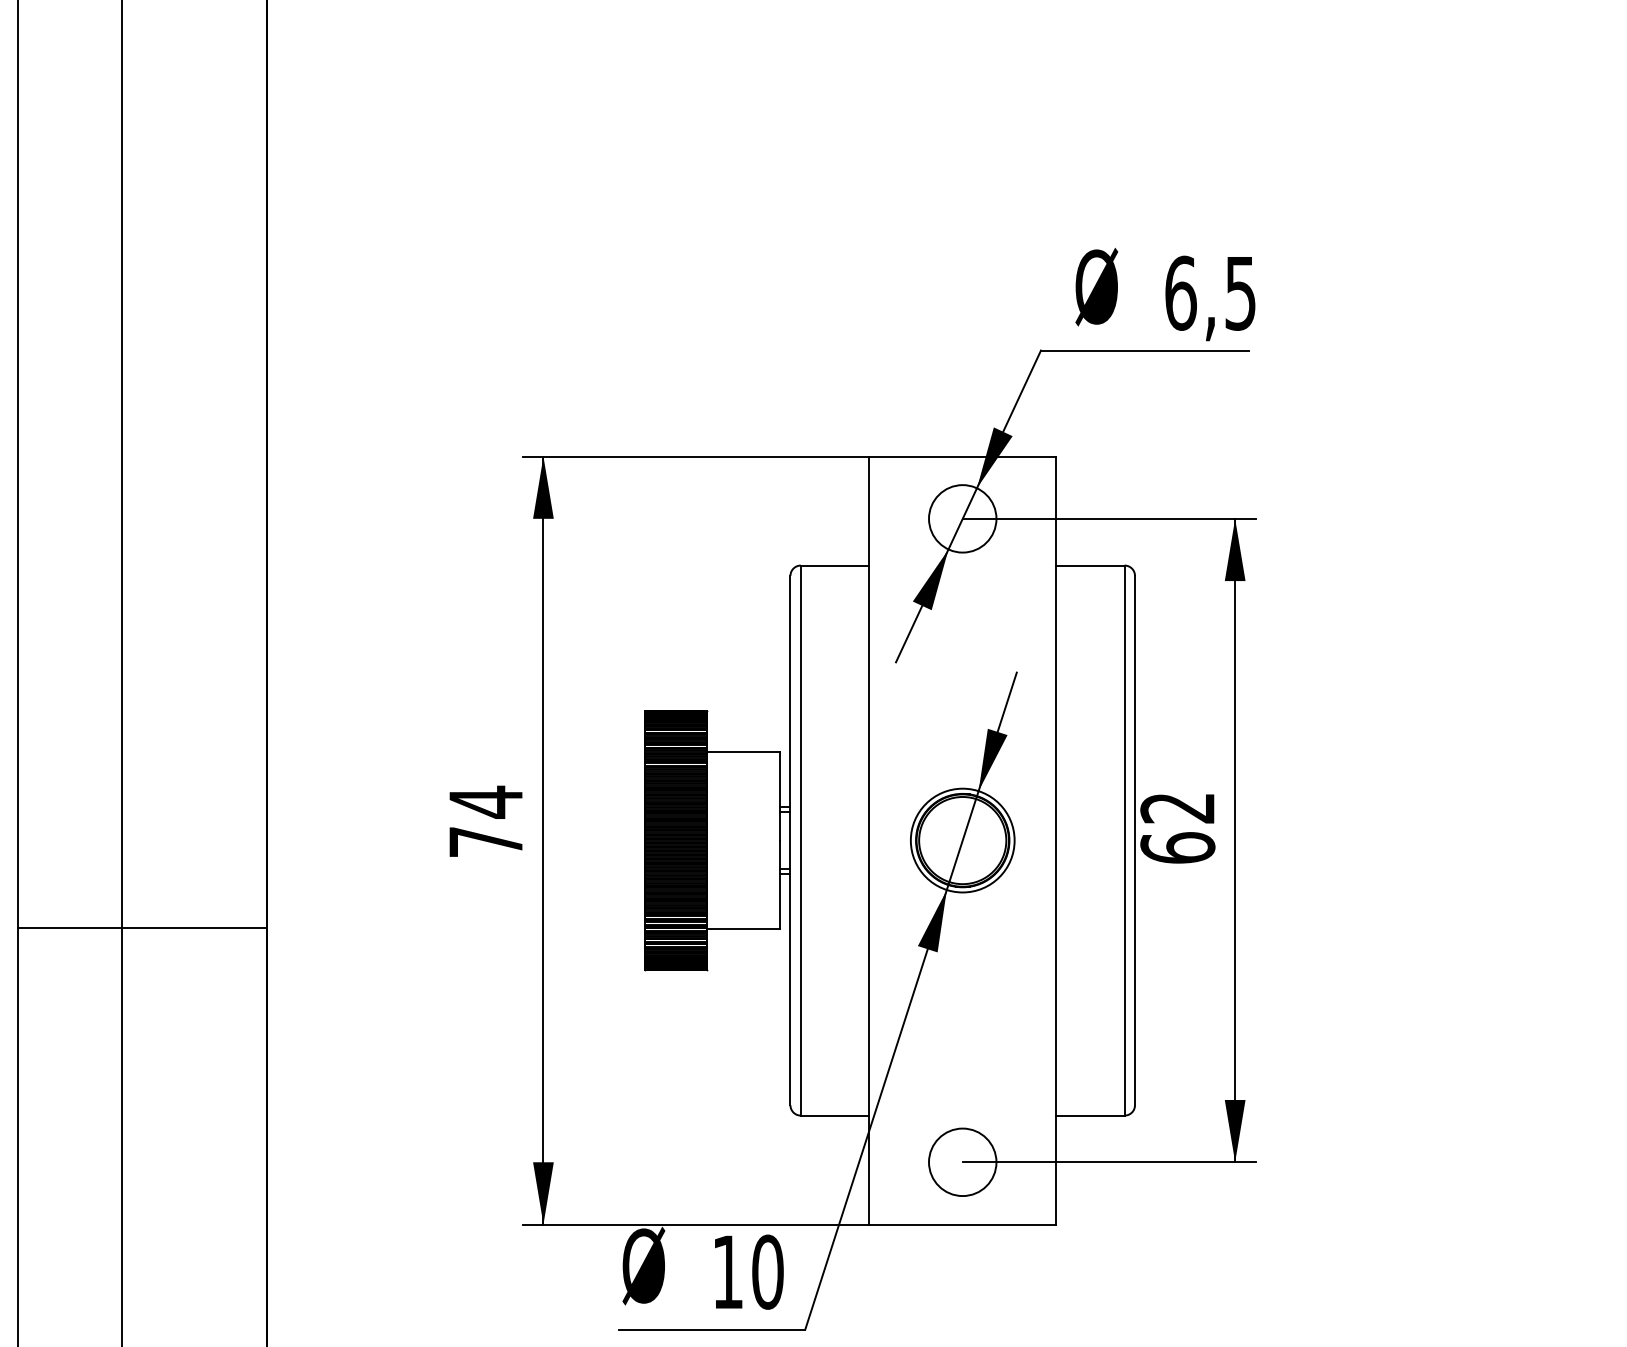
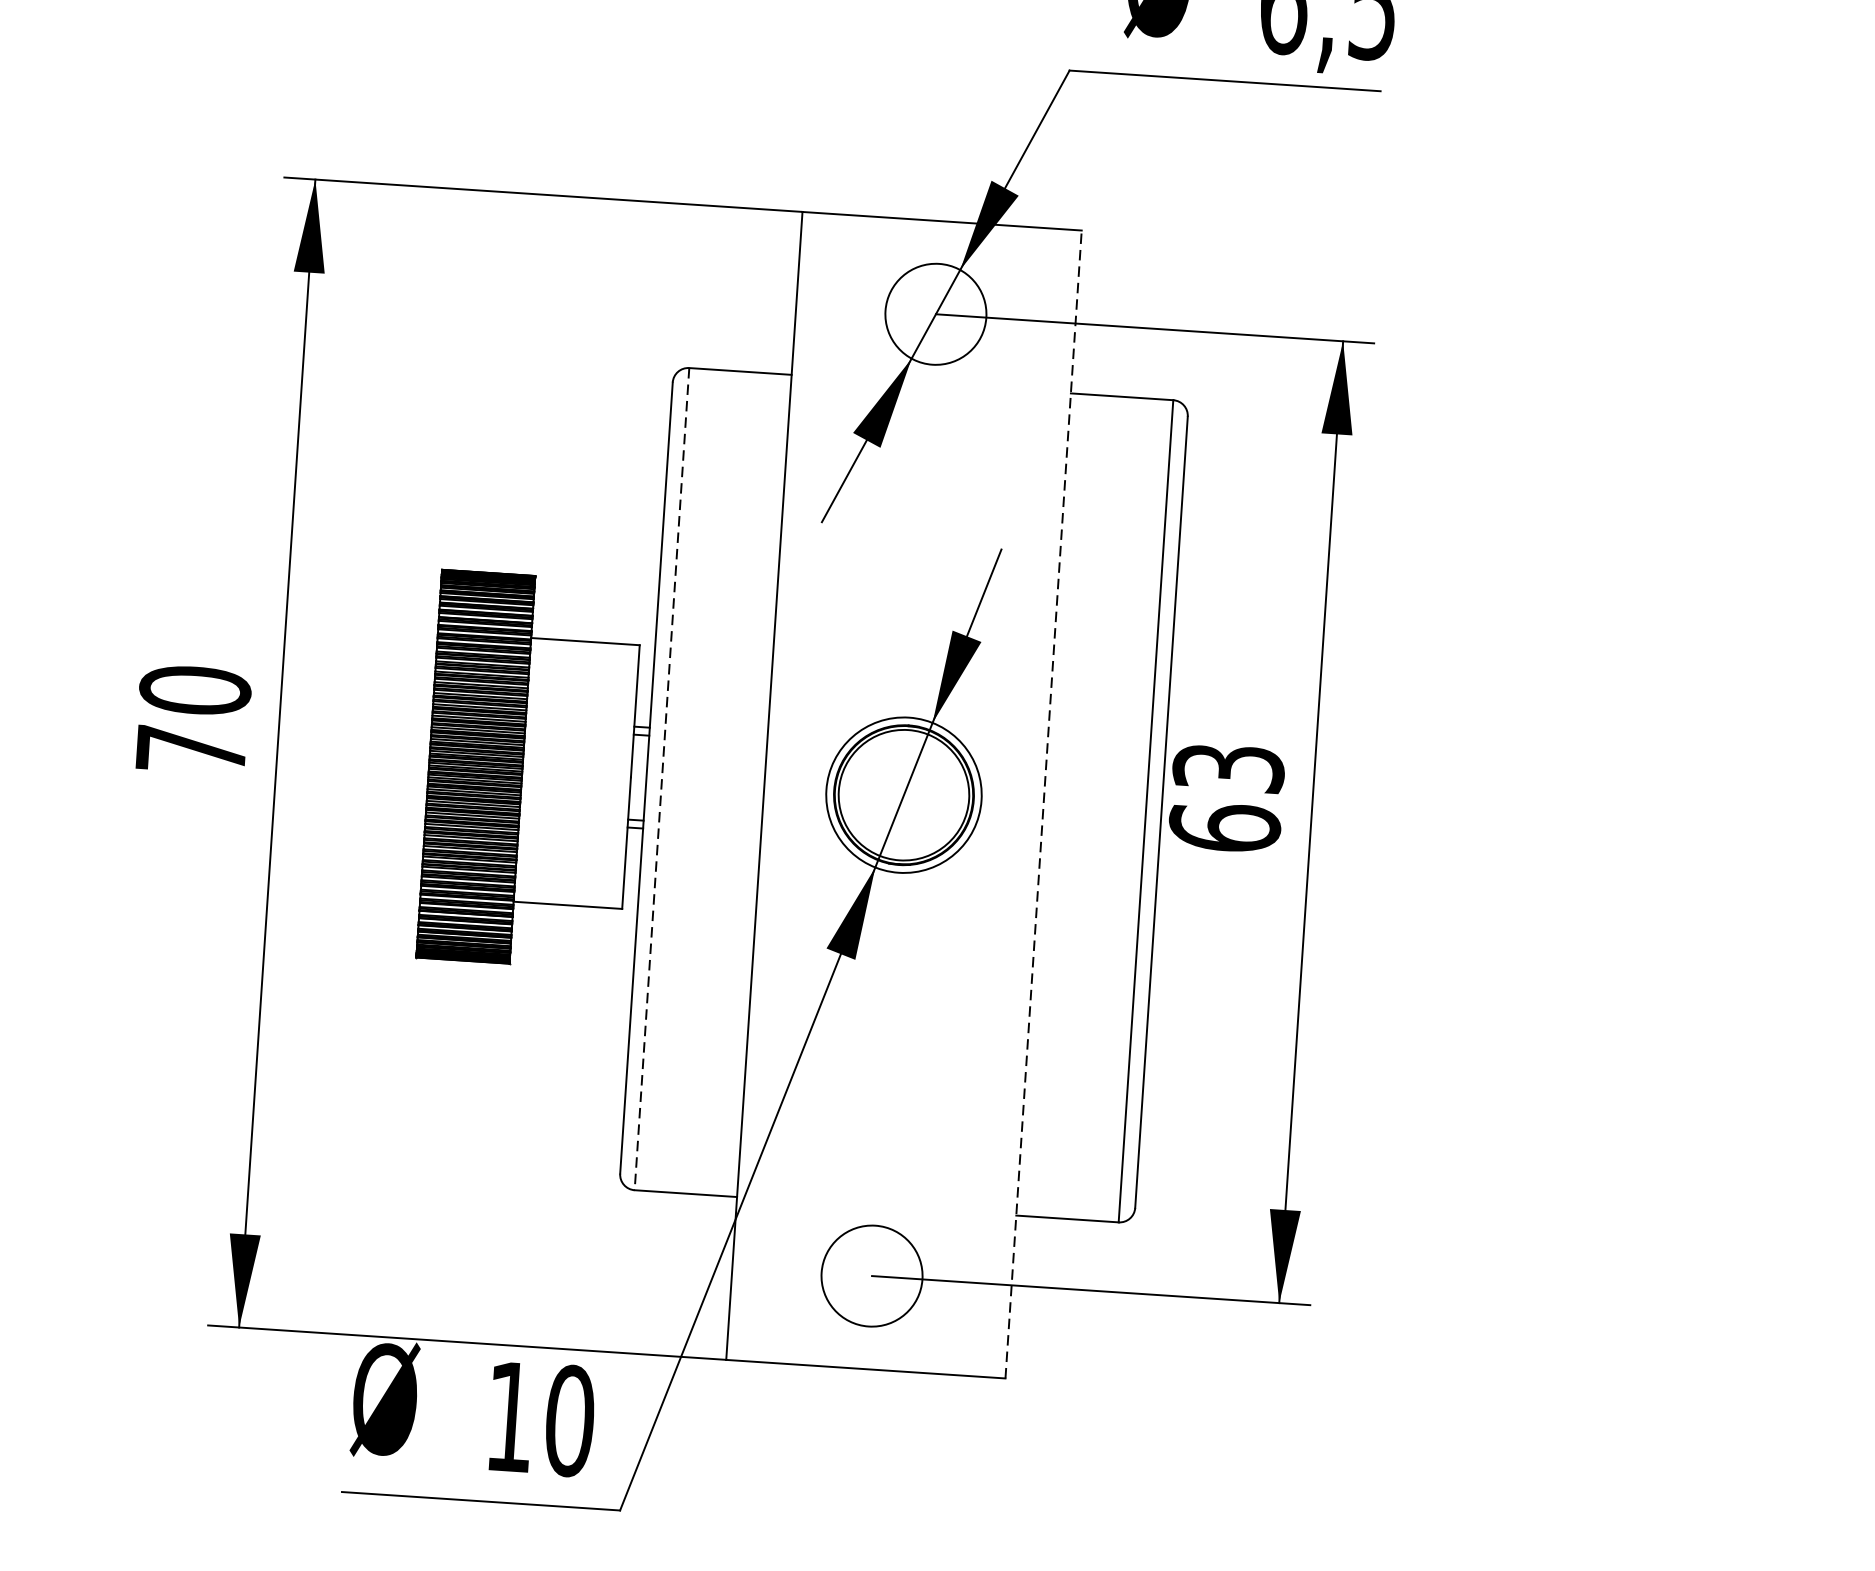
text: (485, 801) -> (194, 689), 74 -> 70
text: (1177, 808) -> (1228, 768), 62 -> 63
line: (1056, 840) -> (1044, 804), solid -> dashed
line: (800, 841) -> (661, 780), solid -> dashed

